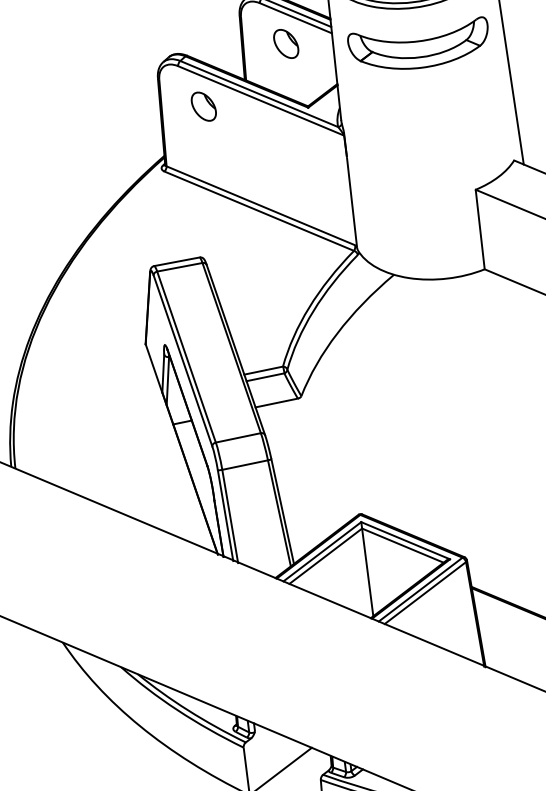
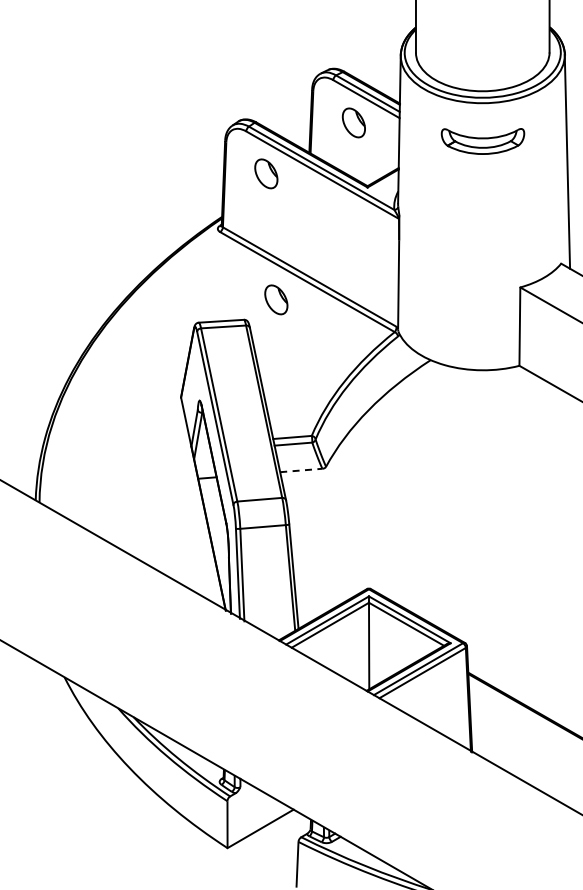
part: (418, 46) -> (482, 141), size x0.6
part: (230, 232) -> (276, 299), added
line: (276, 402) -> (301, 470), solid -> dashed

